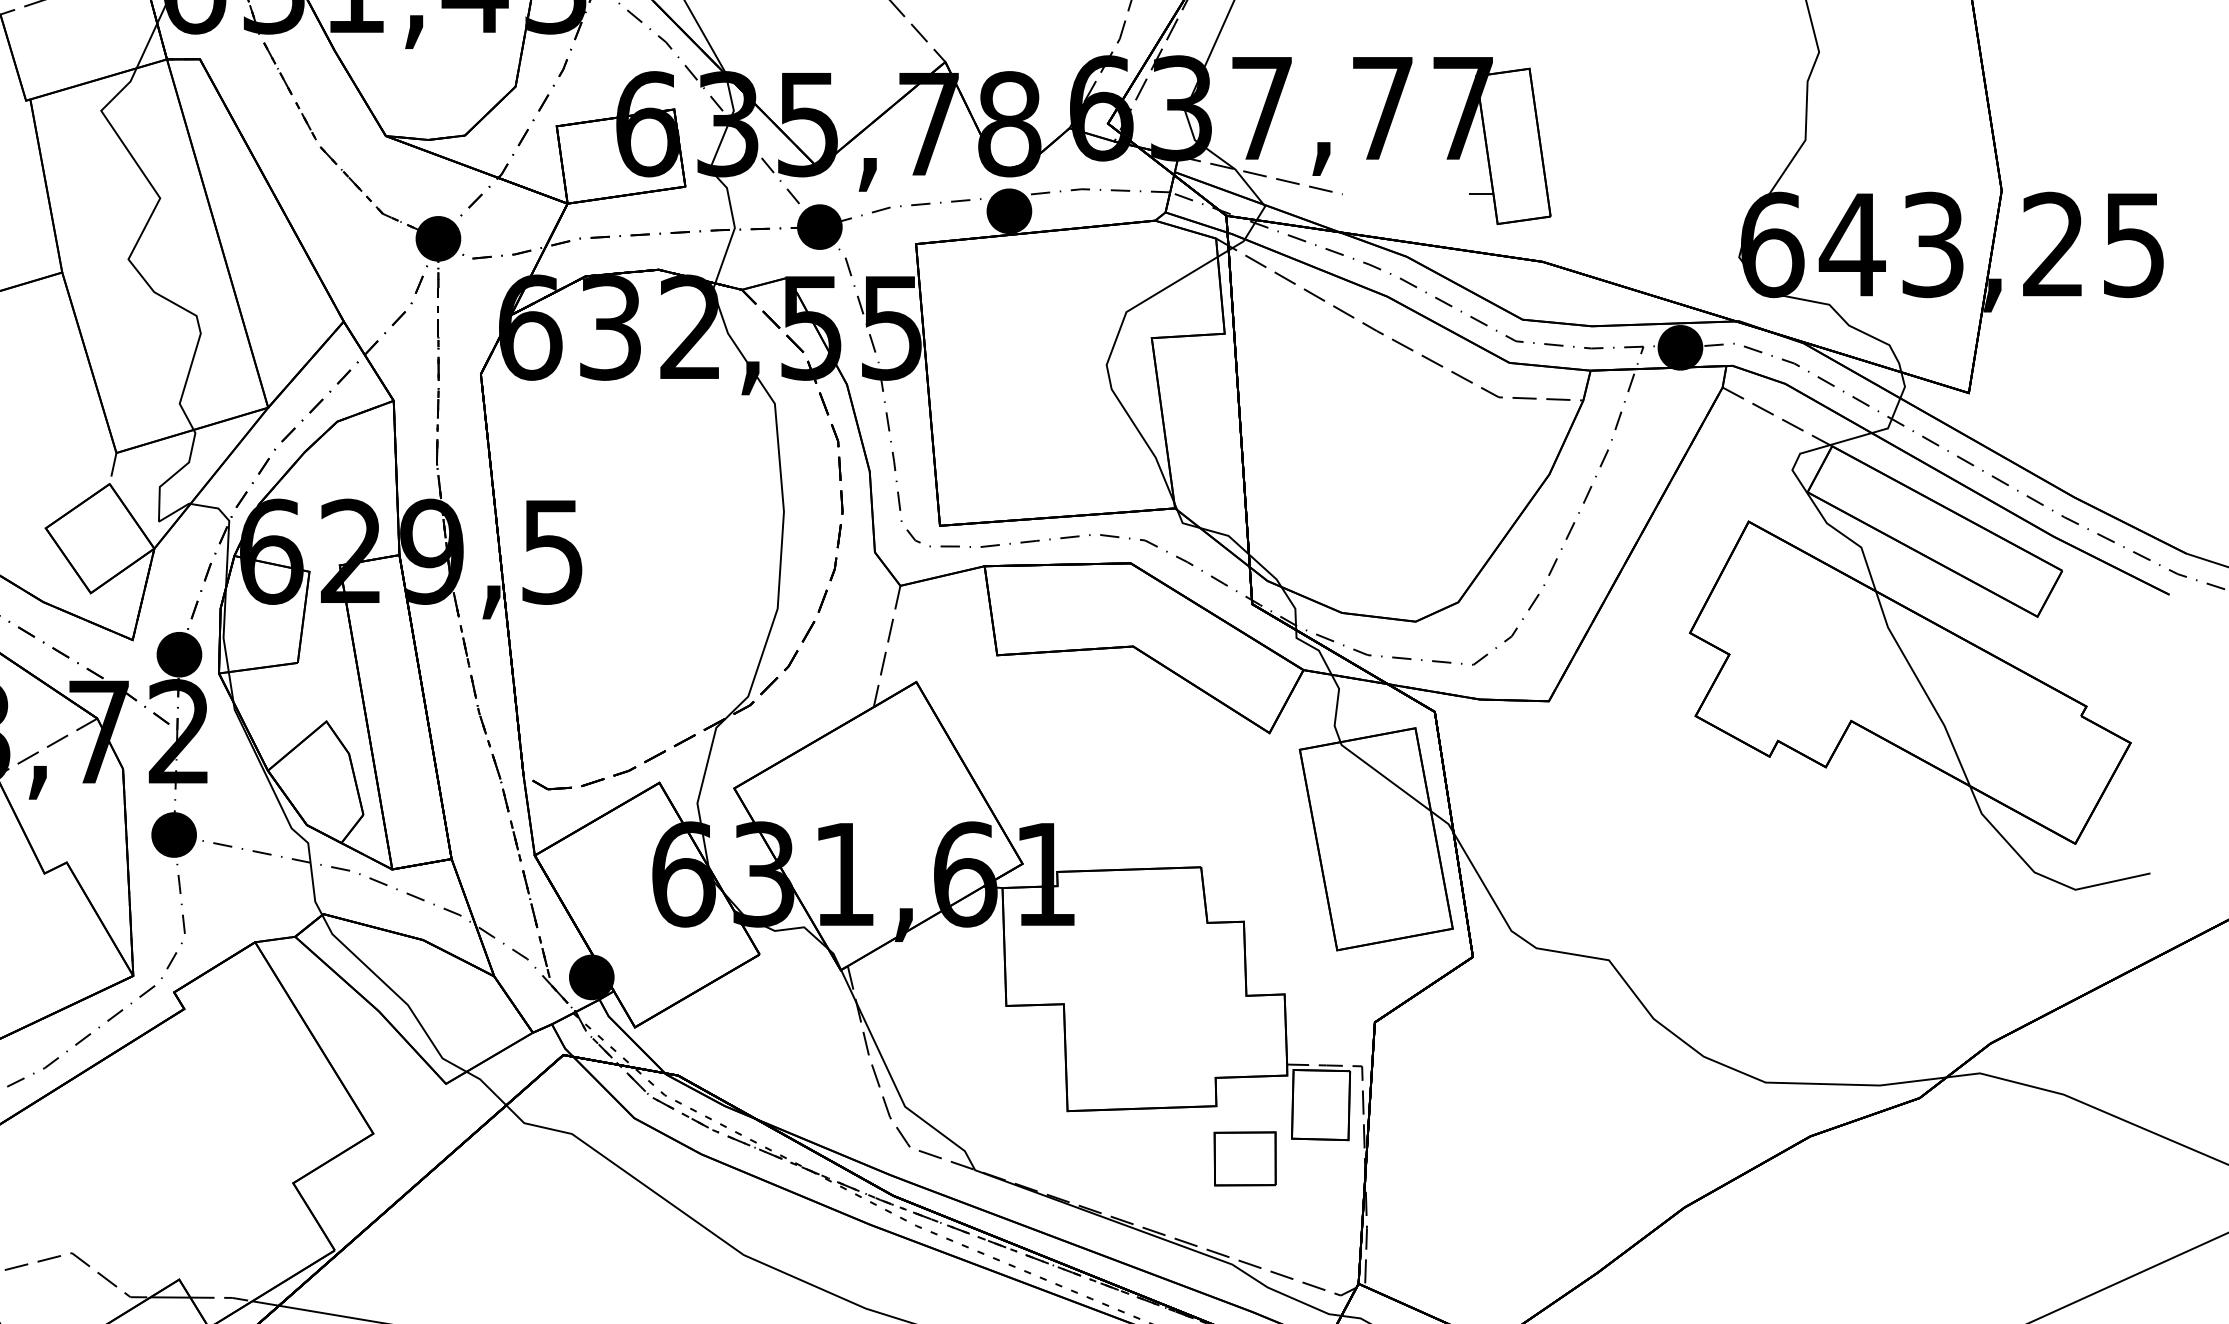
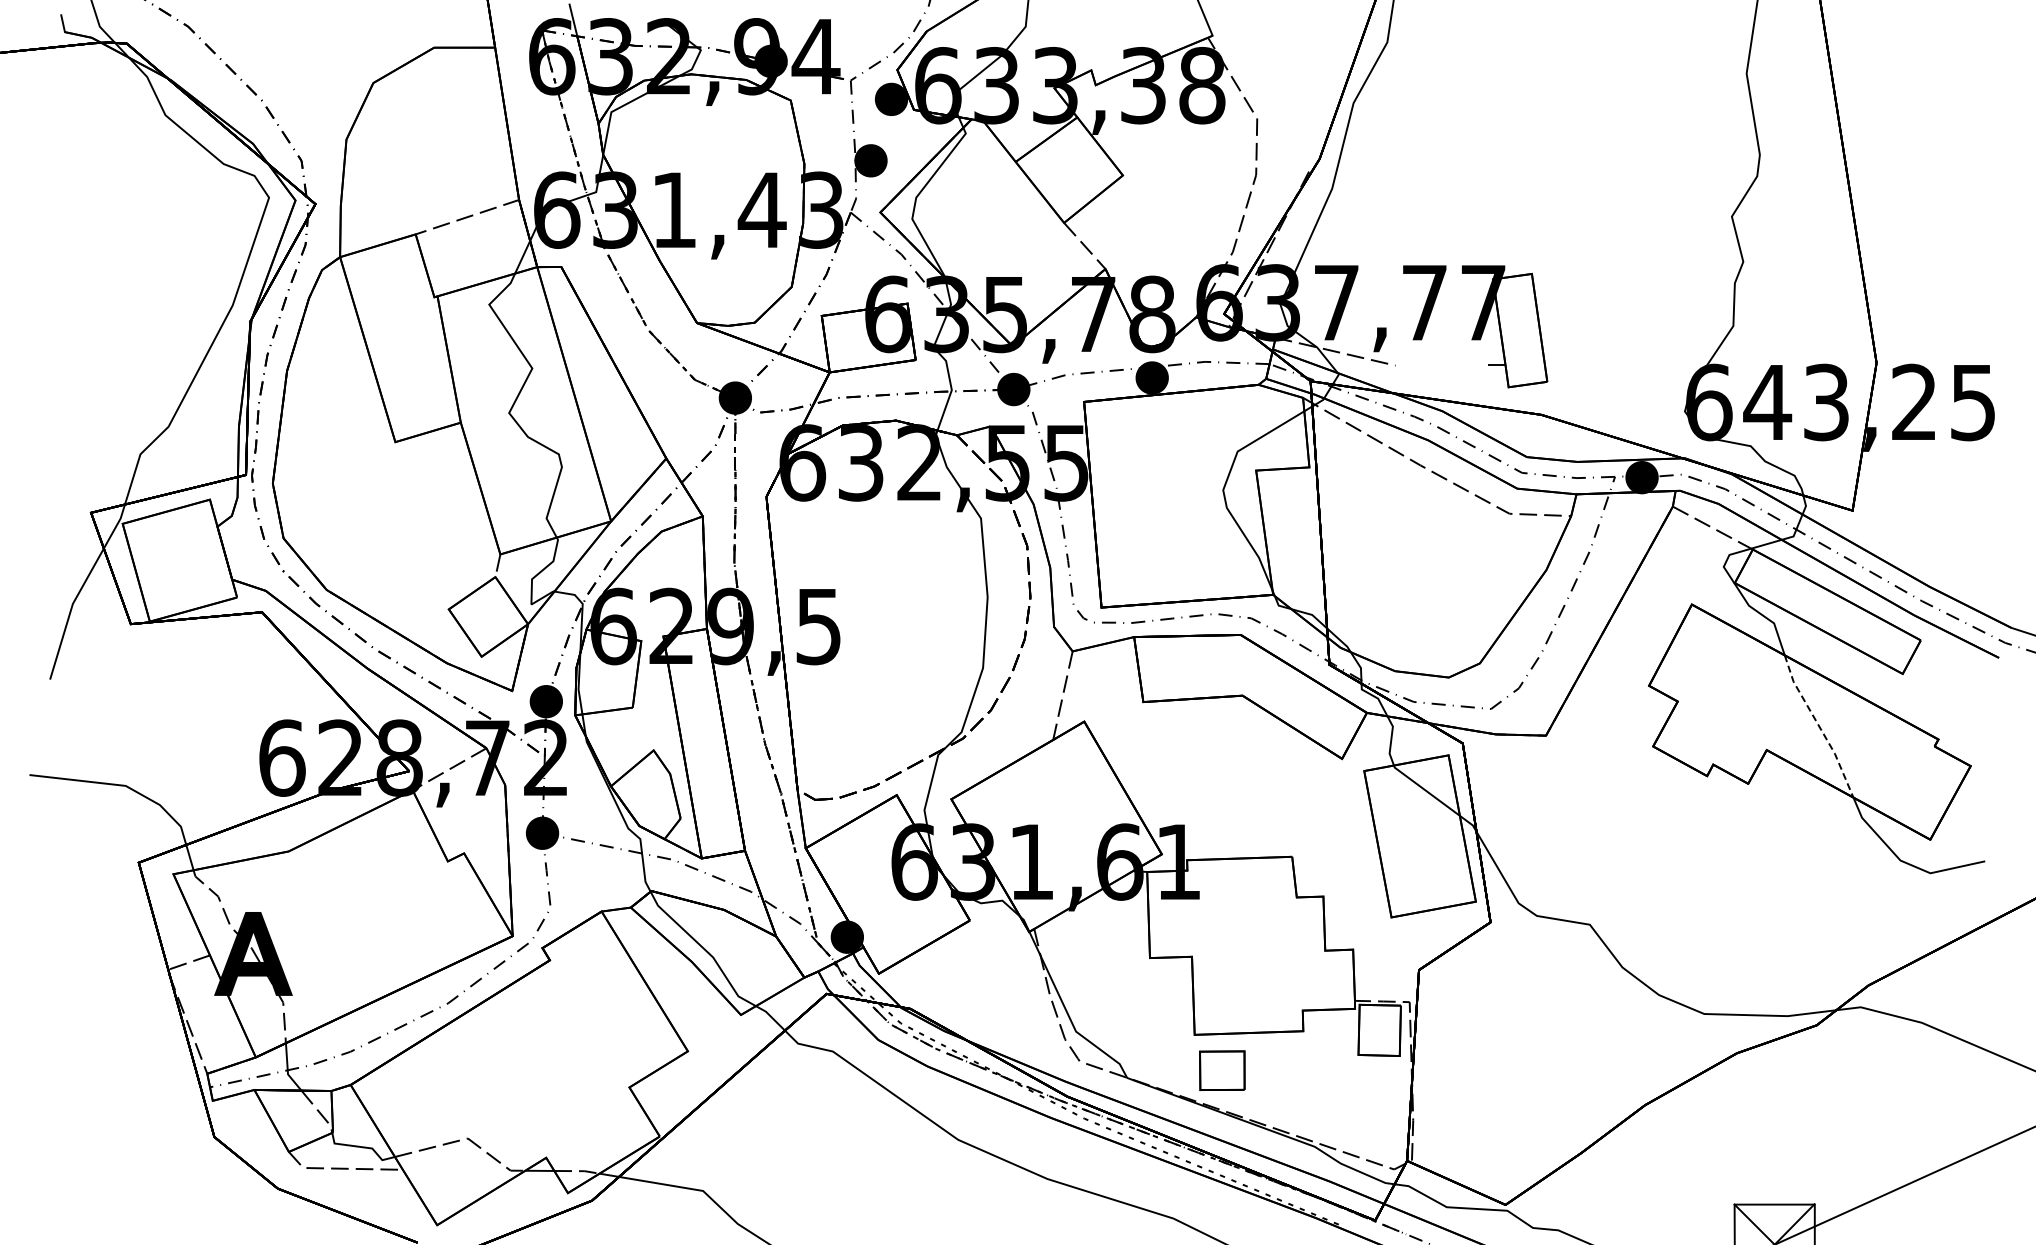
line: (1923, 688) -> (1819, 726), solid -> dashed
part: (1245, 1158) -> (1222, 1070), moved

